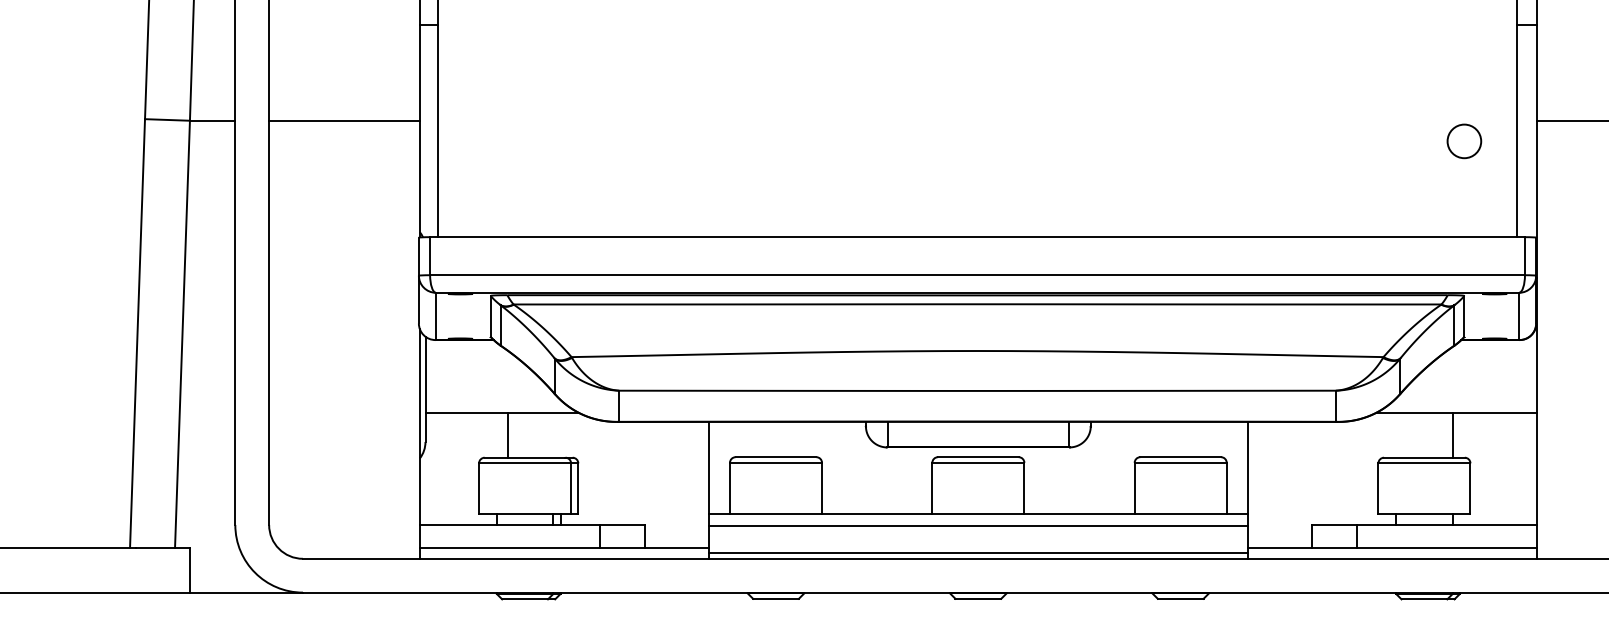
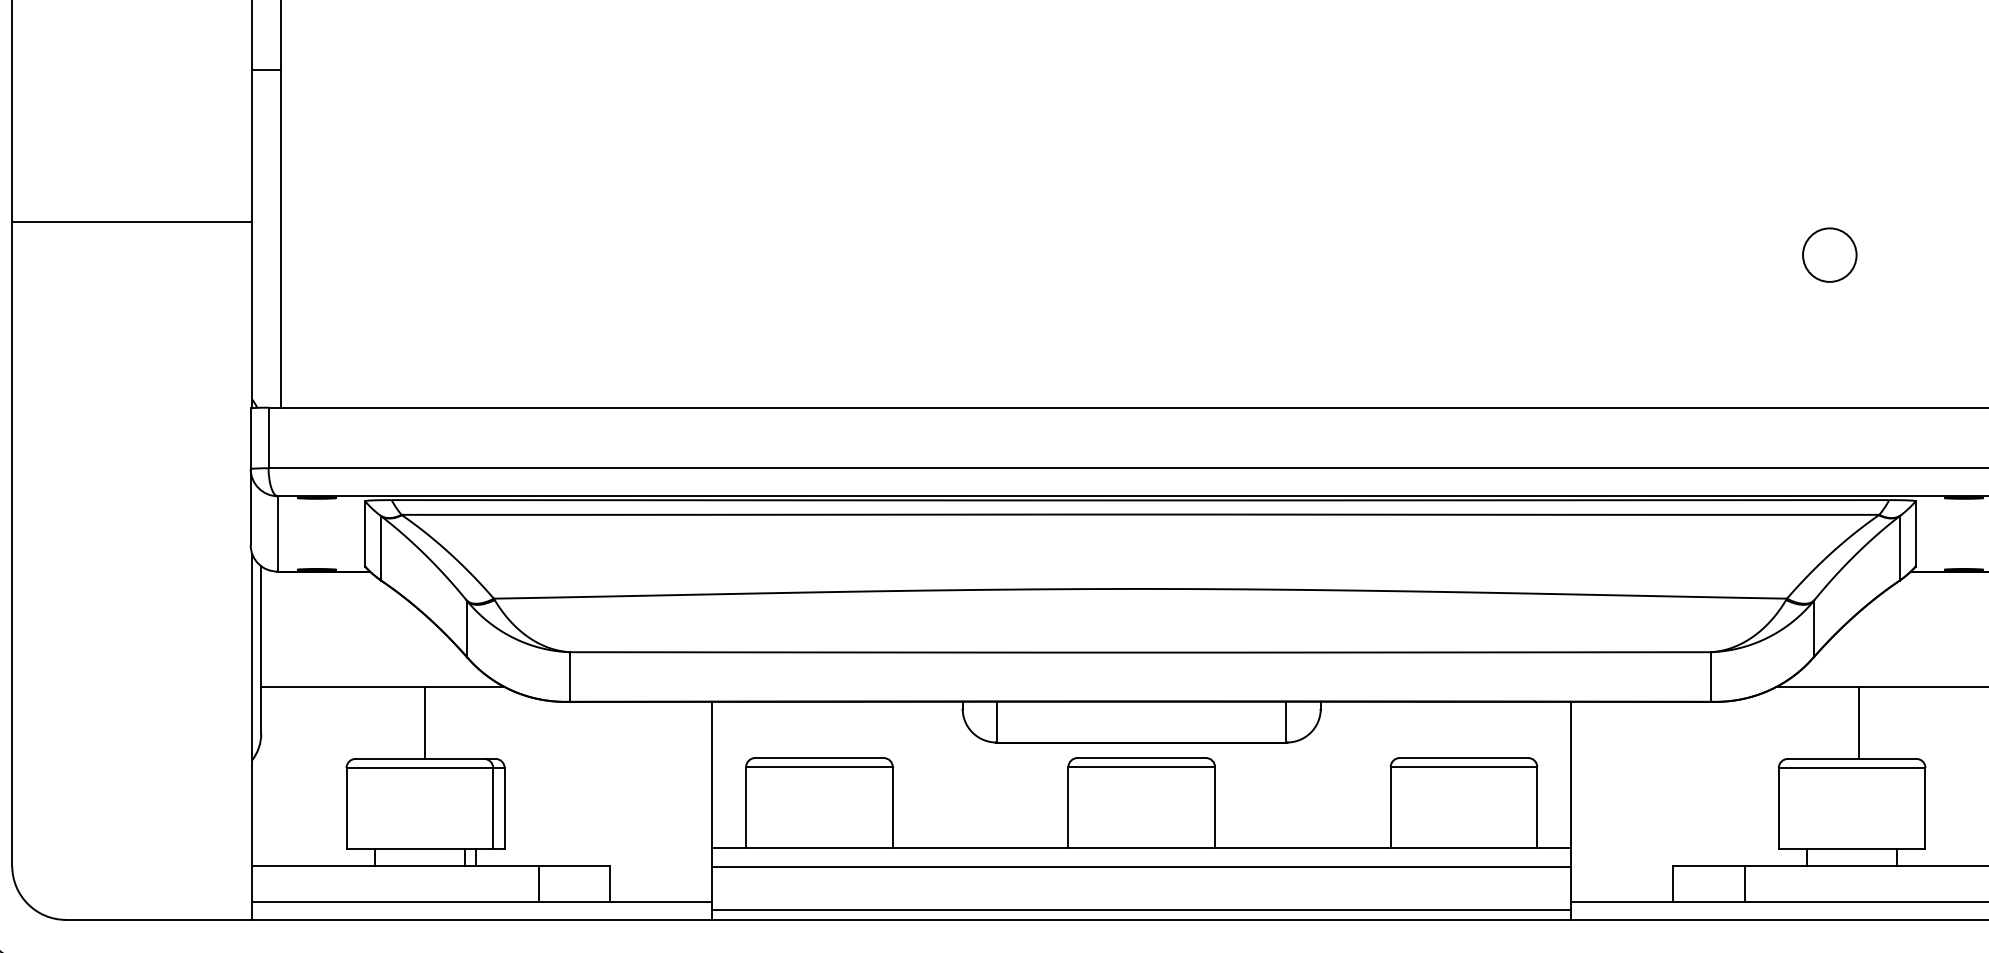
part: (1464, 141) -> (1829, 255), moved
line: (508, 434) -> (425, 721), moved
line: (1452, 434) -> (1858, 721), moved

